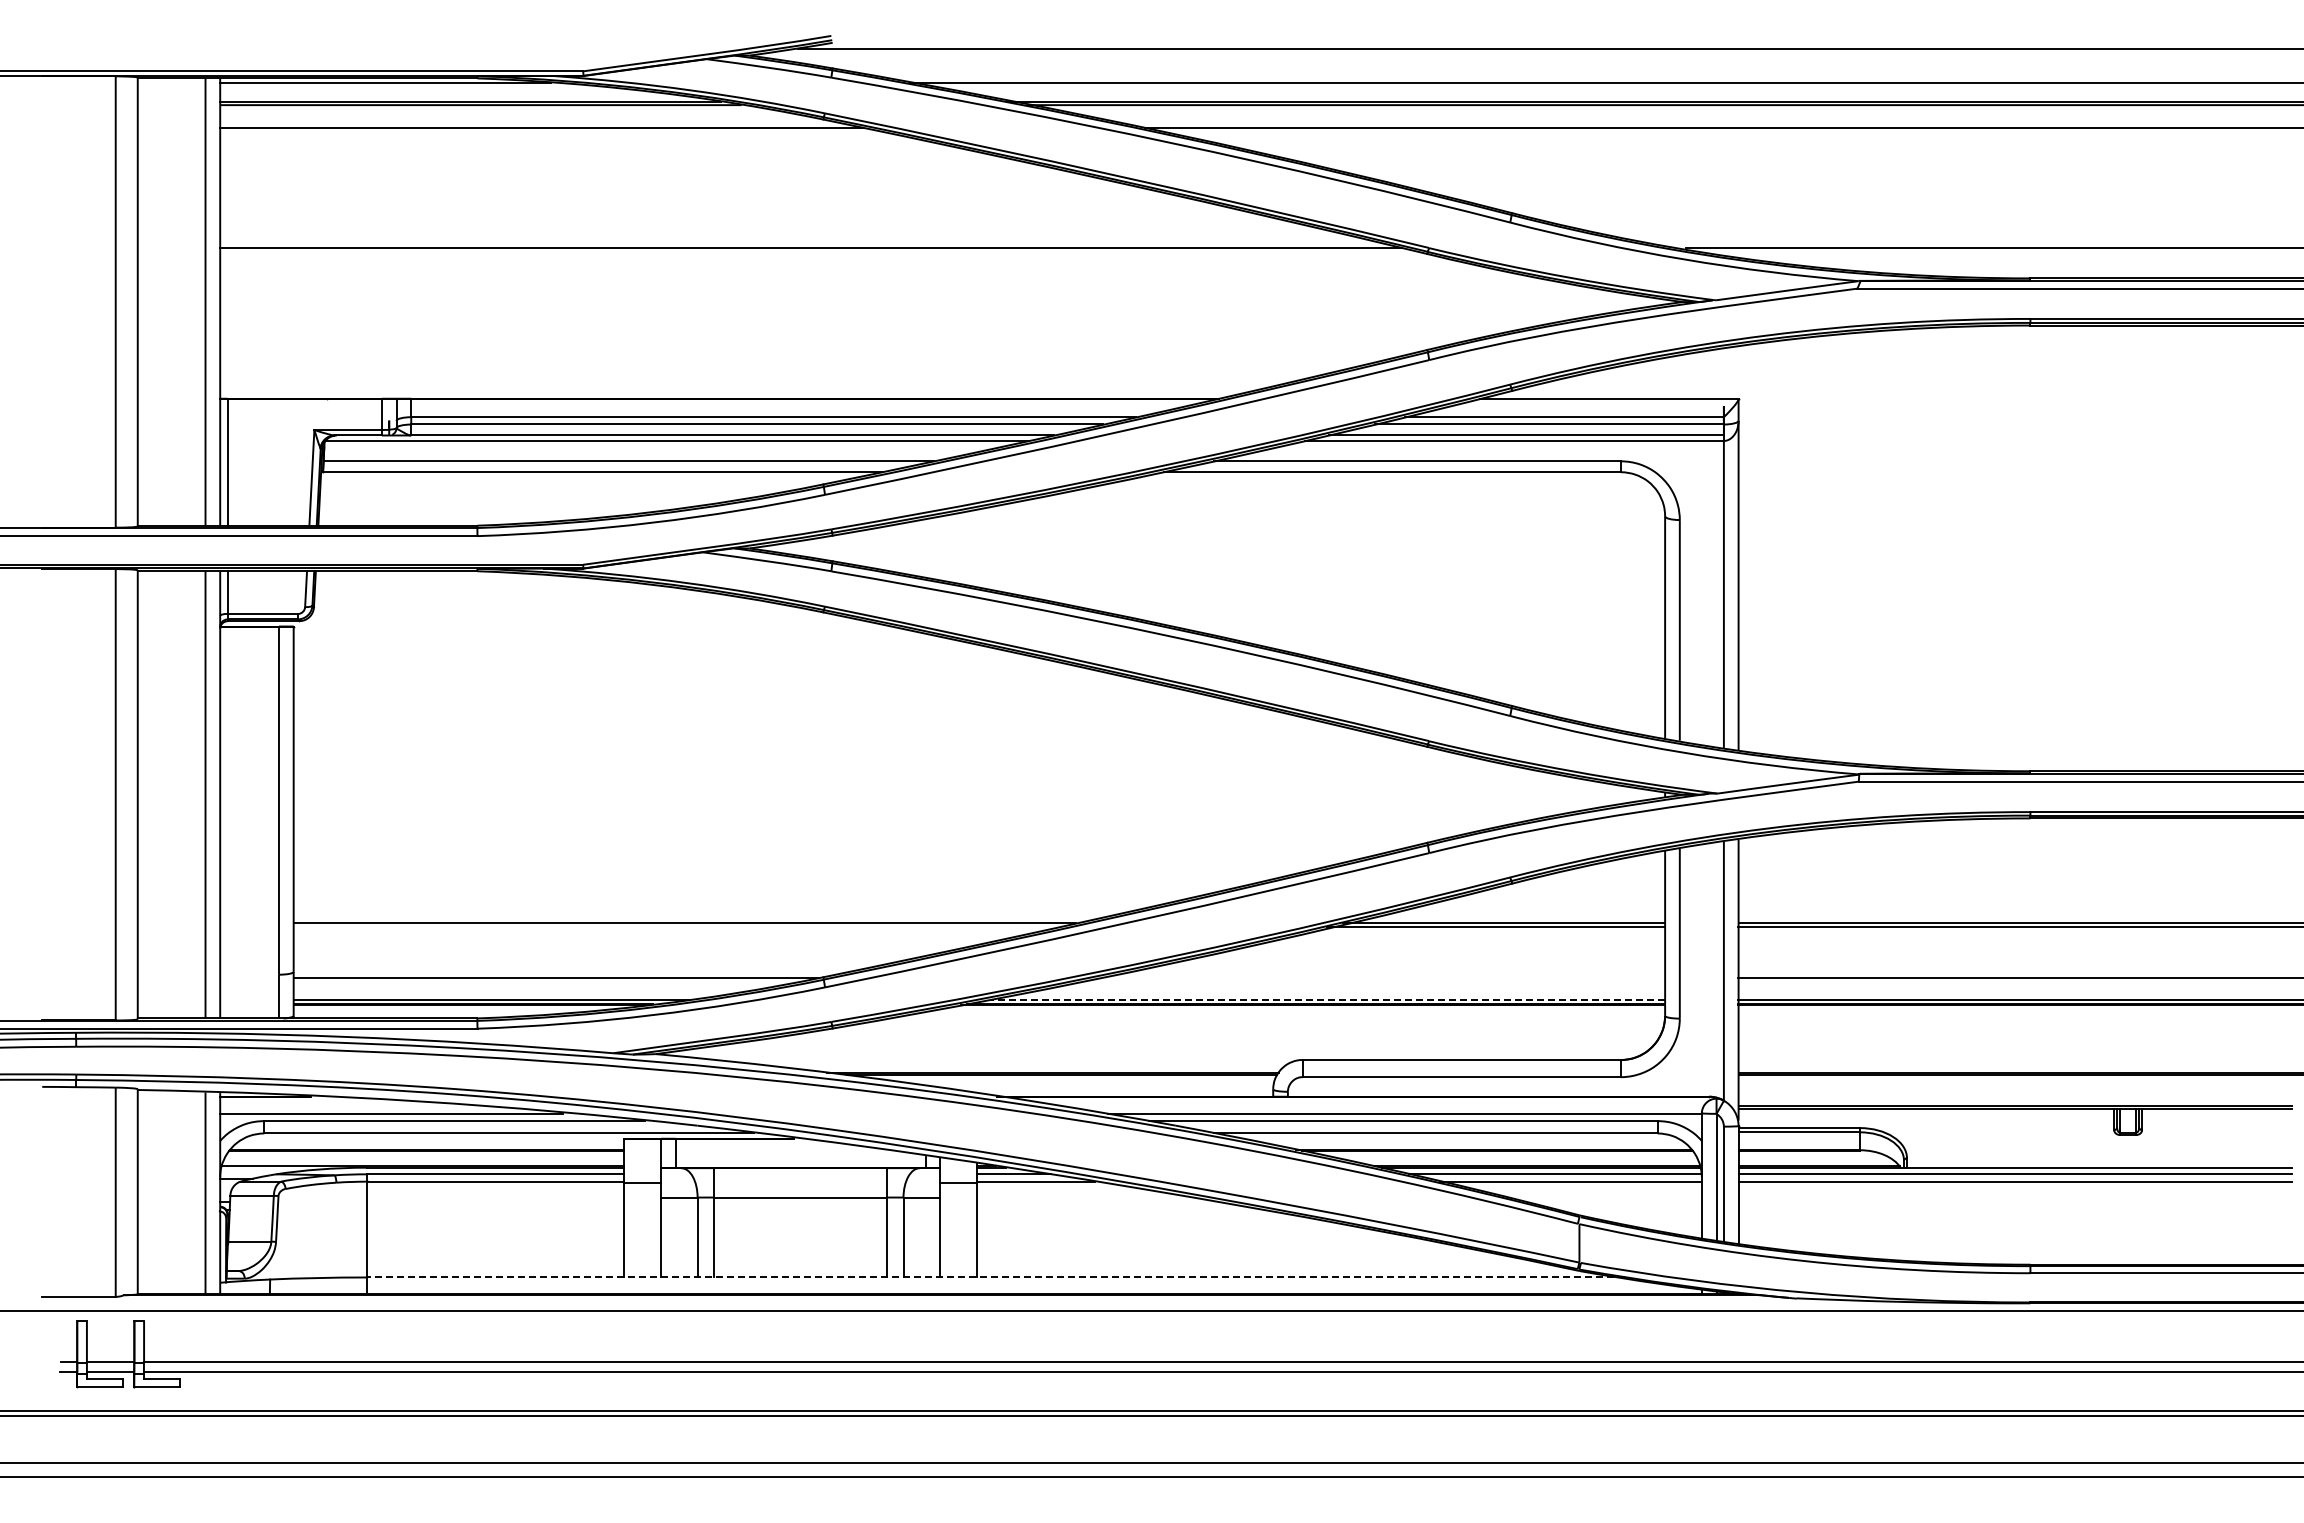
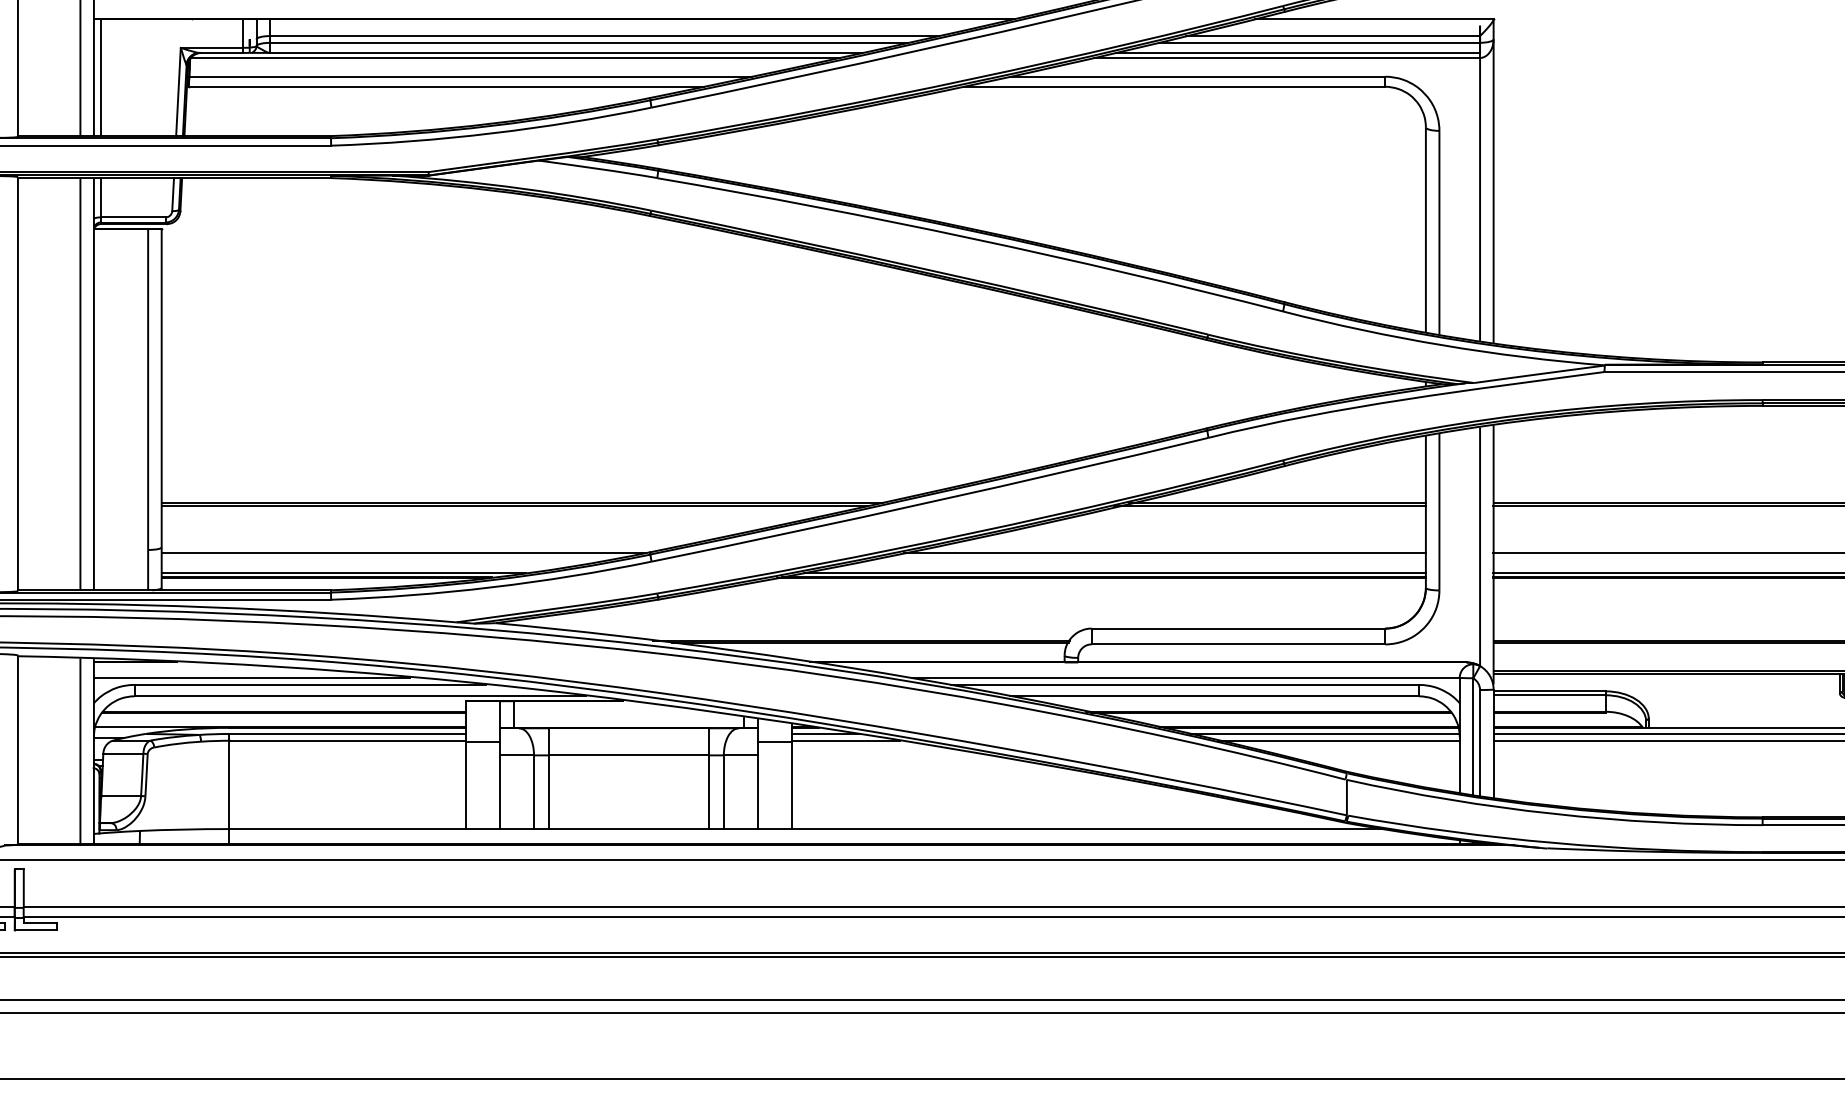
line: (676, 927) -> (514, 506), added
line: (1381, 978) -> (1164, 553), added
line: (1327, 999) -> (1114, 572), dashed -> solid
line: (996, 1277) -> (809, 829), dashed -> solid

